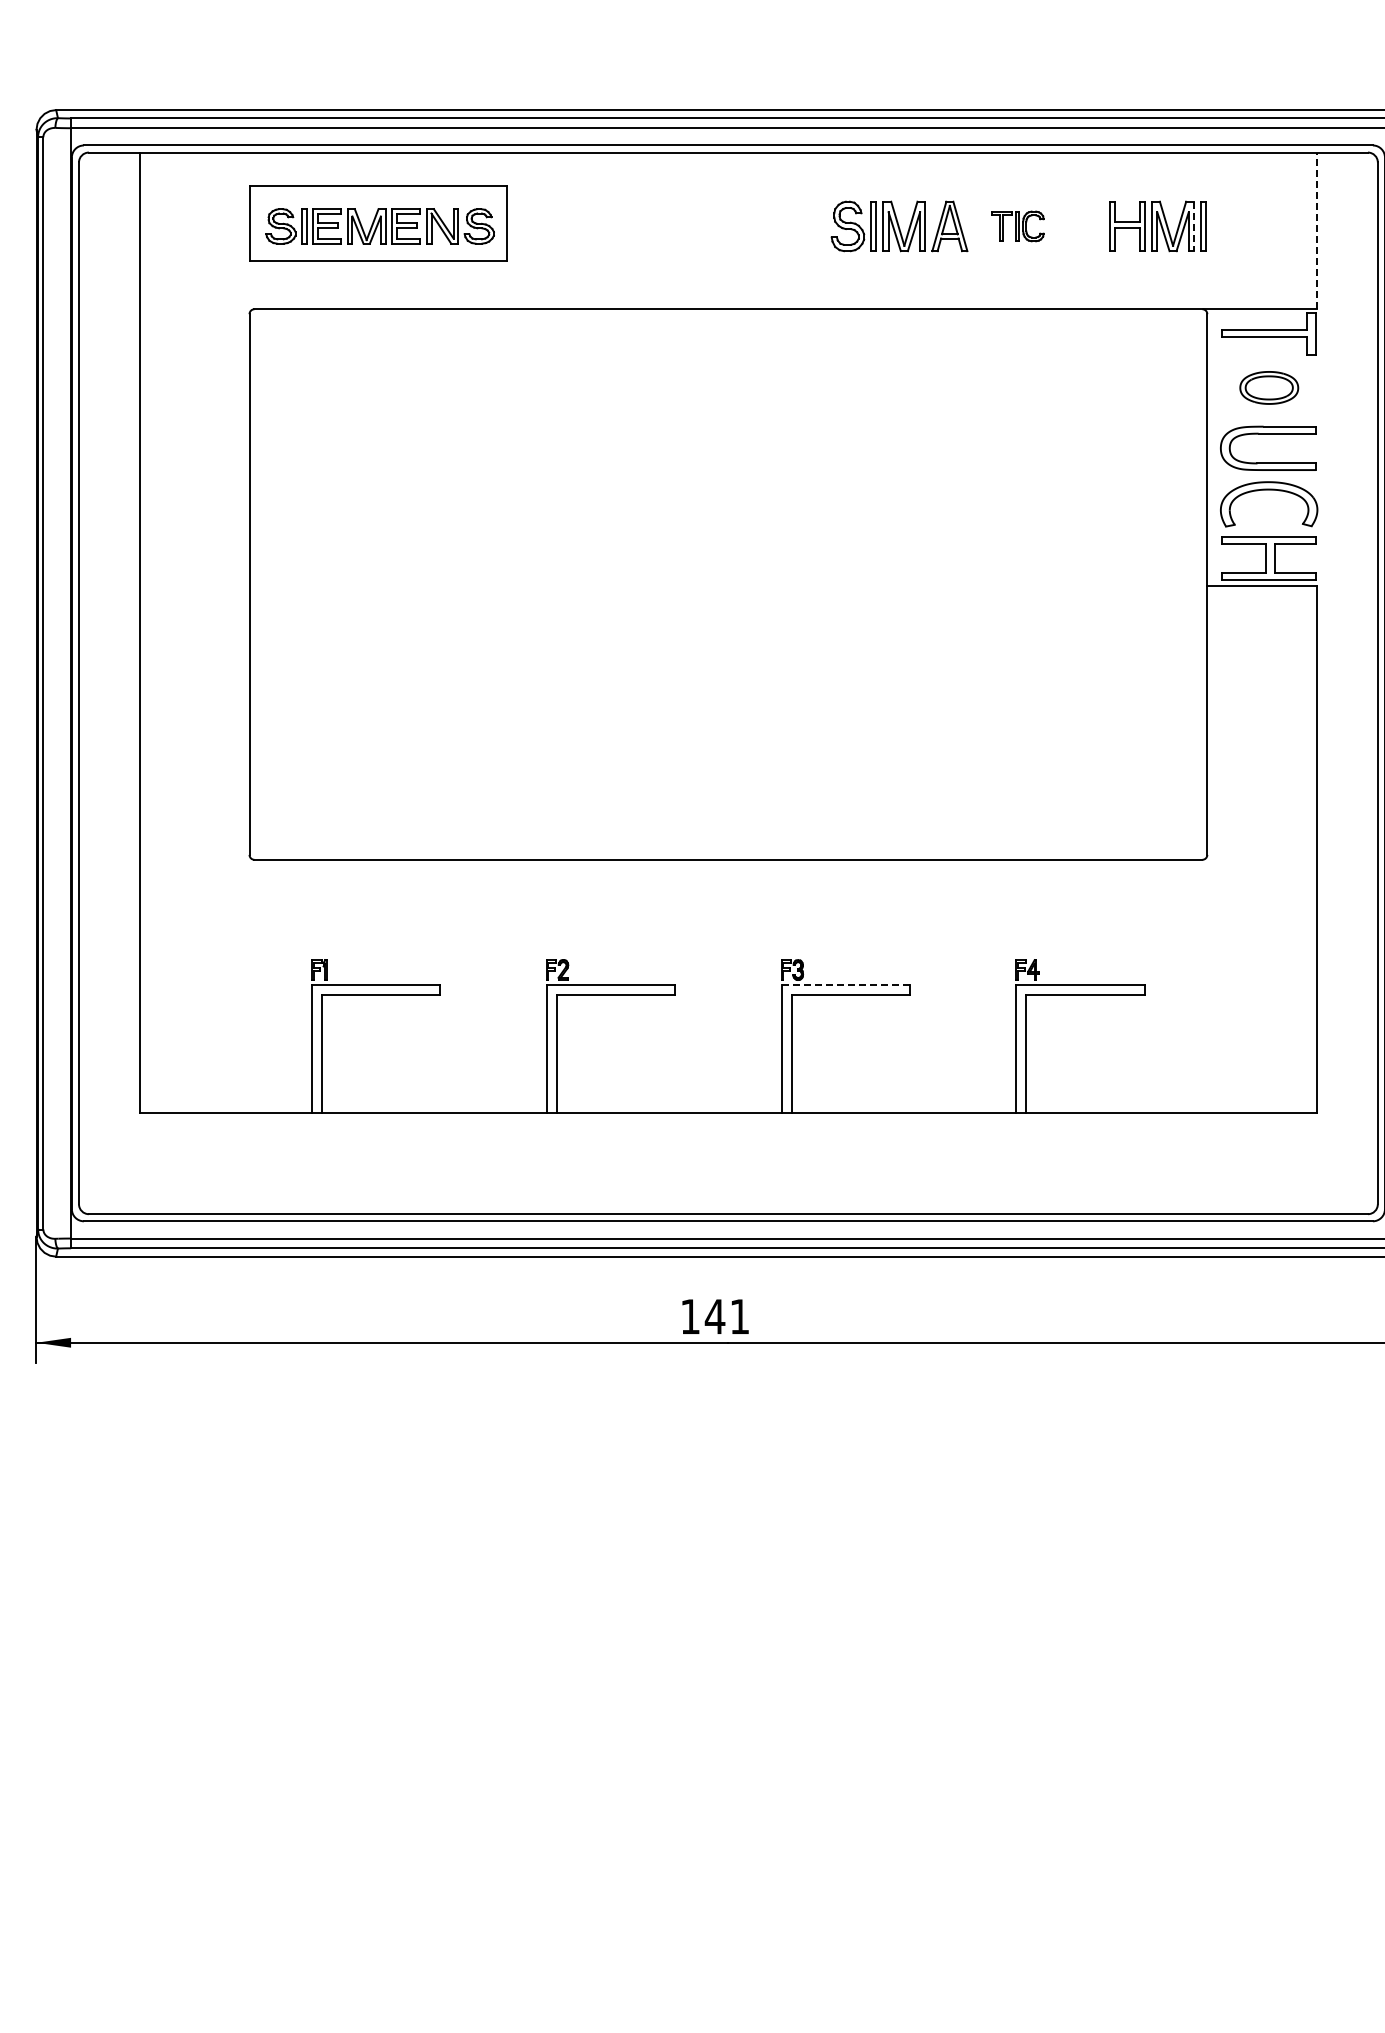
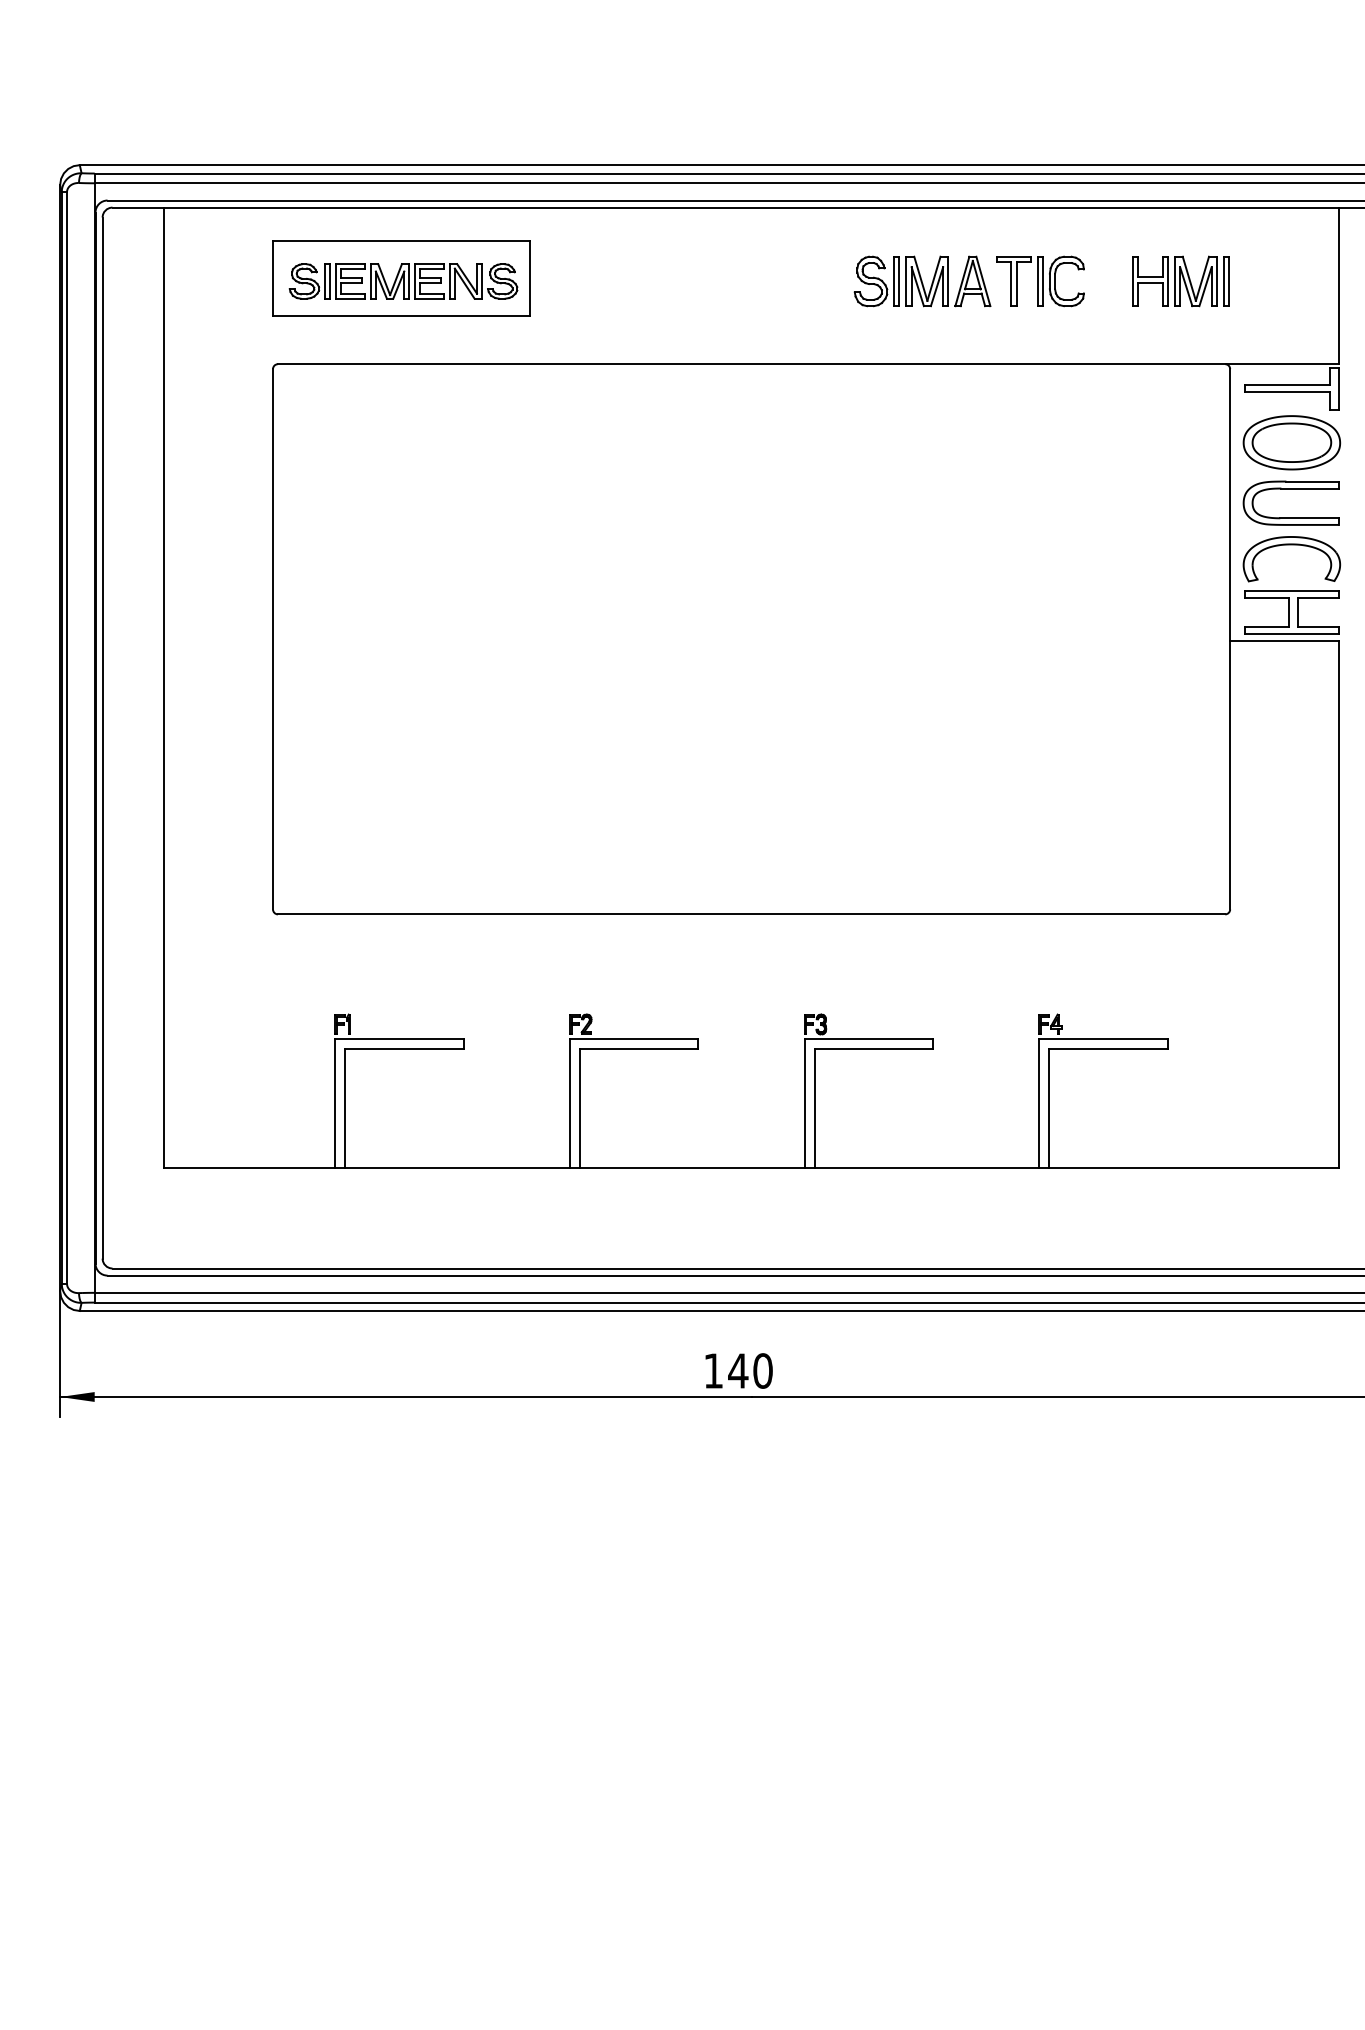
part: (1017, 226) -> (1040, 281), size x1.67
line: (1194, 226) -> (1217, 281), dashed -> solid
line: (1316, 230) -> (1339, 285), dashed -> solid
part: (1269, 387) -> (1292, 442), size x1.67
line: (845, 984) -> (868, 1038), dashed -> solid
text: (739, 1316) -> (762, 1370), 141 -> 140

